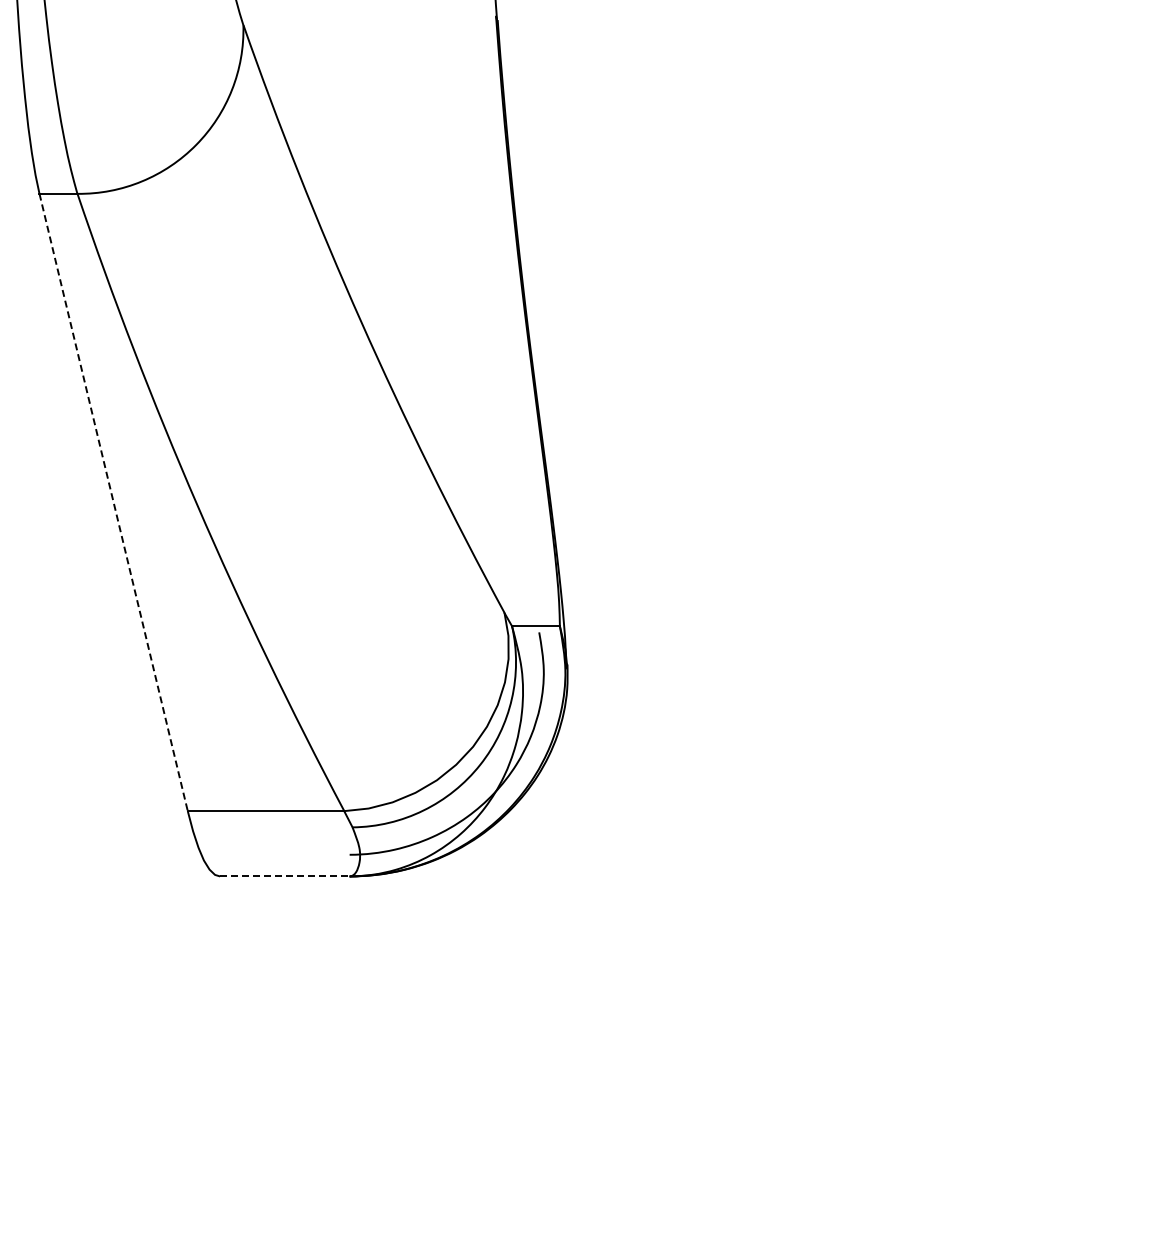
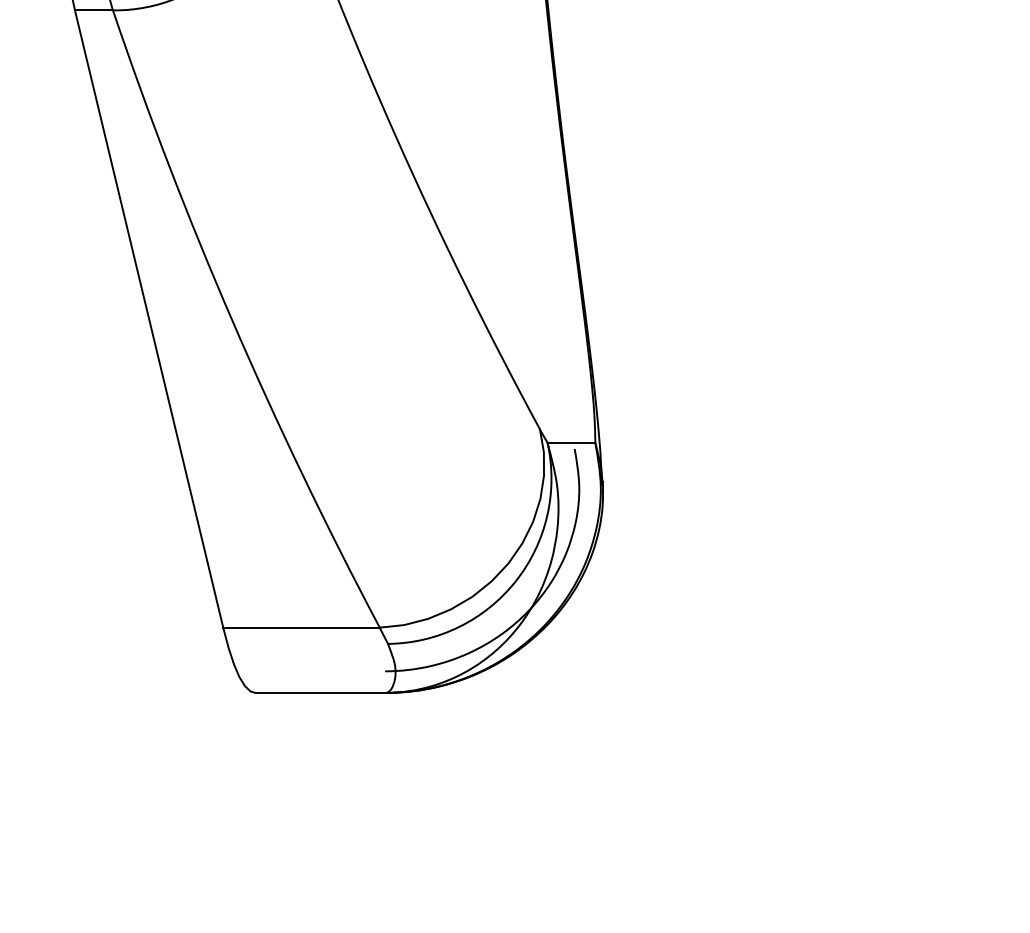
line: (113, 502) -> (148, 319), dashed -> solid
line: (284, 876) -> (319, 693), dashed -> solid

